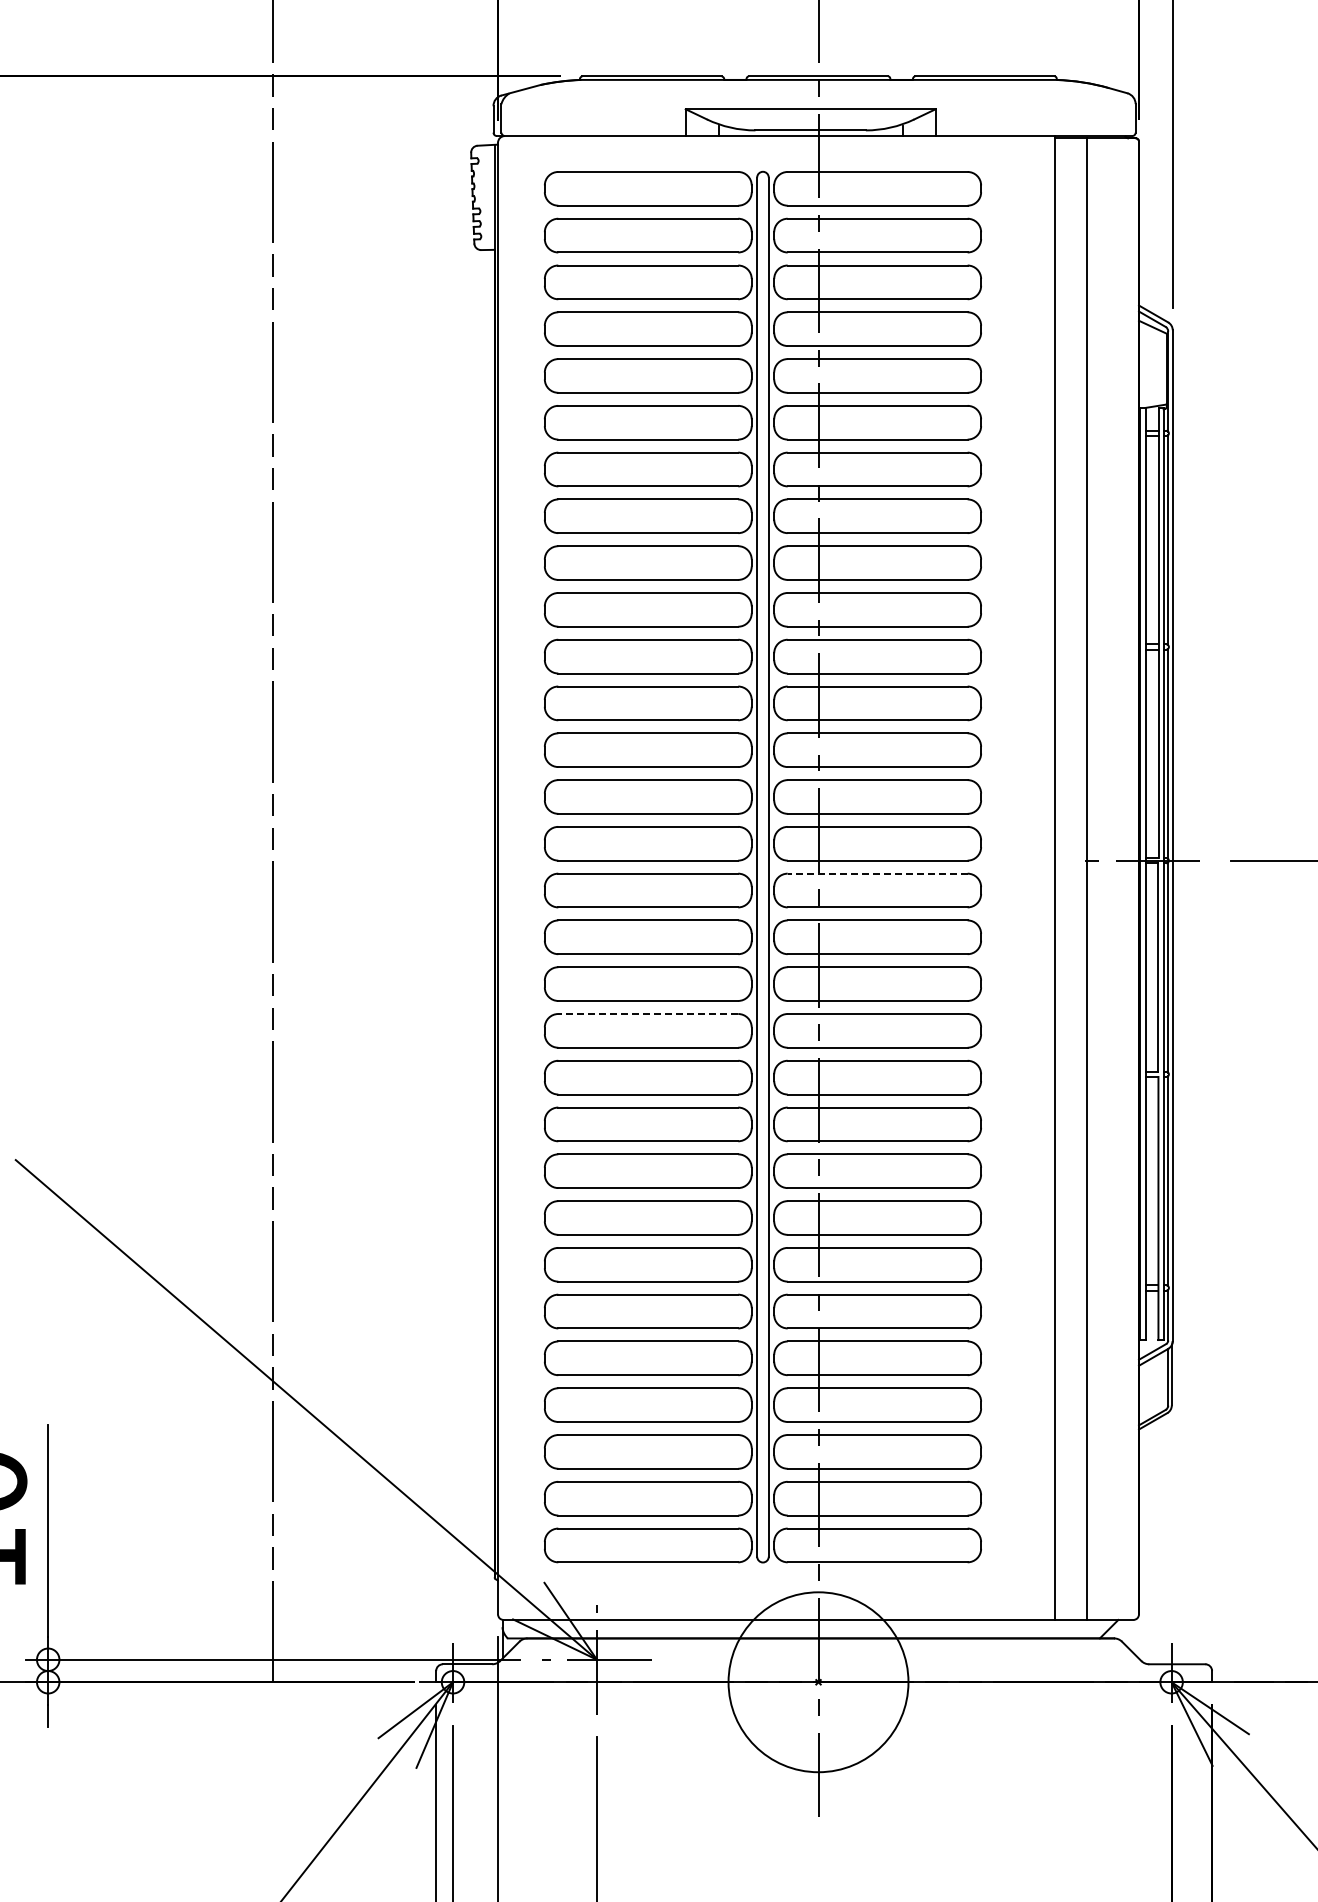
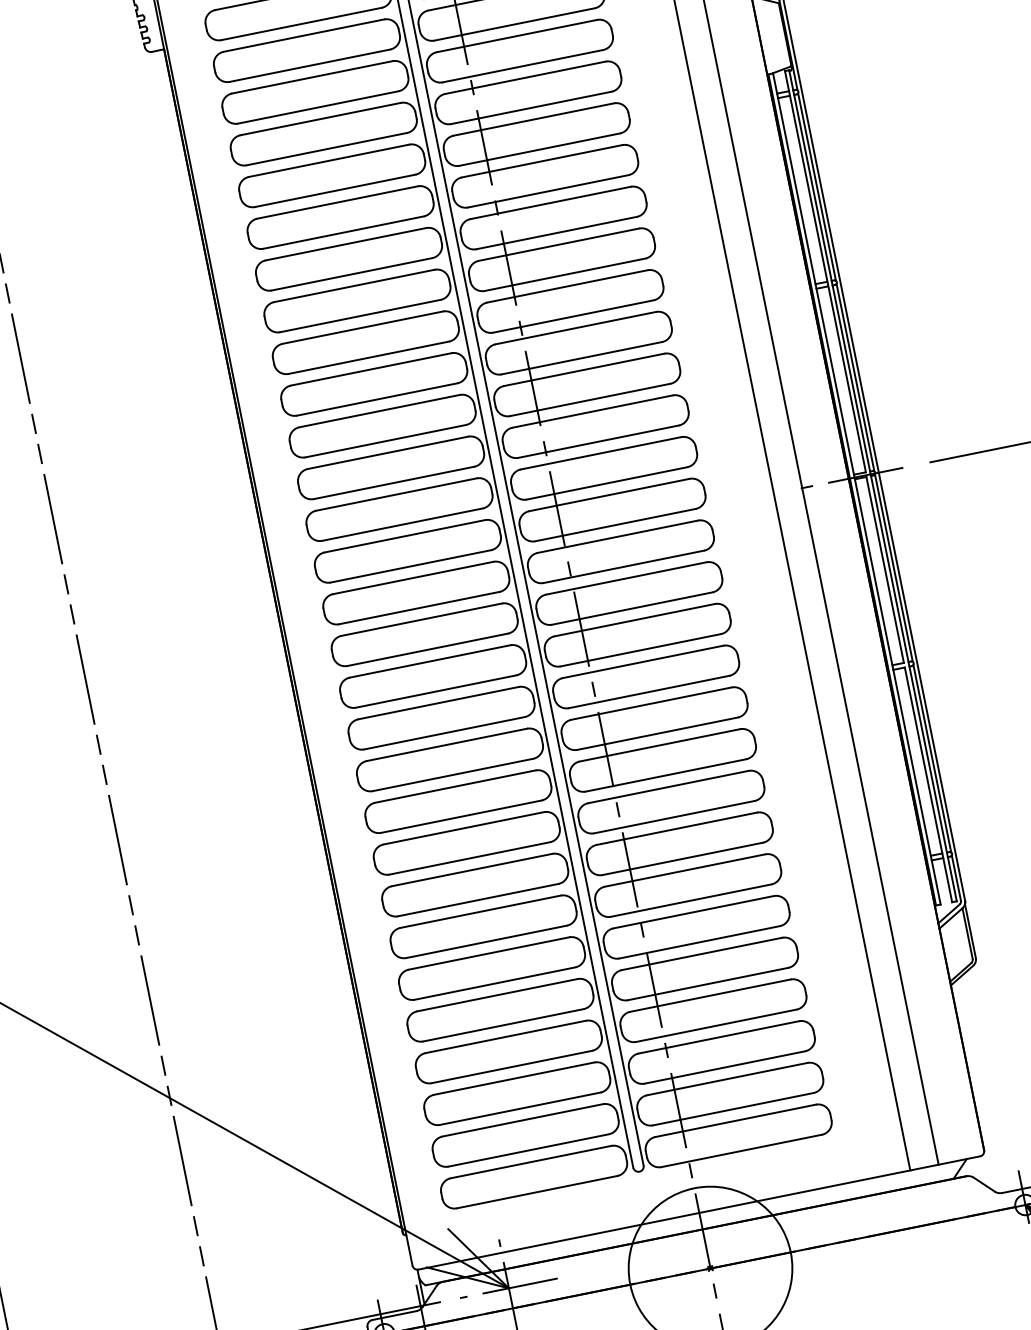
line: (877, 873) -> (617, 536), dashed -> solid
line: (648, 1014) -> (438, 703), dashed -> solid

